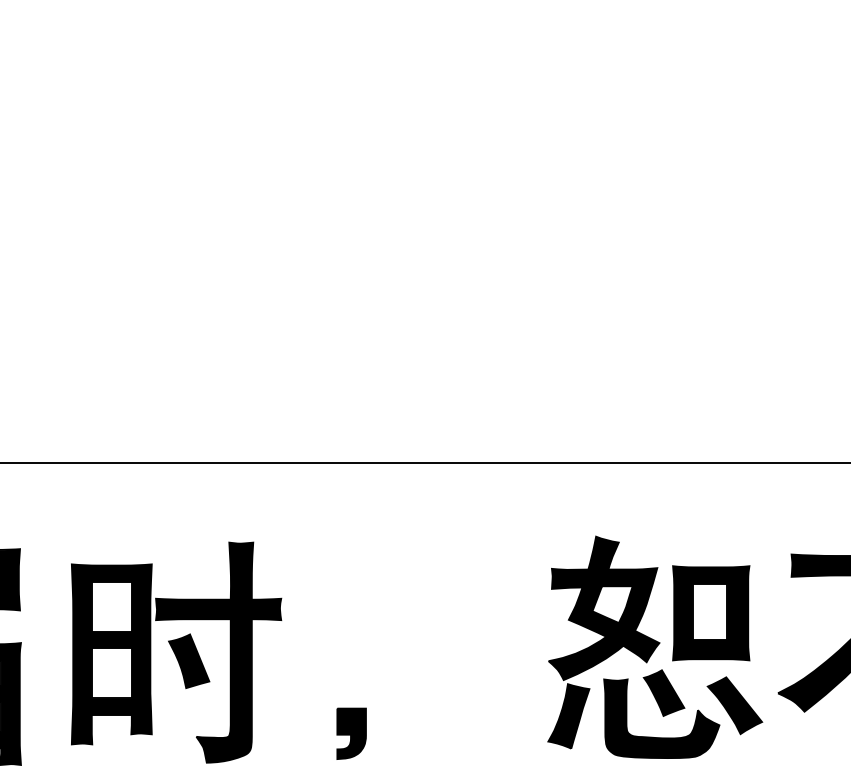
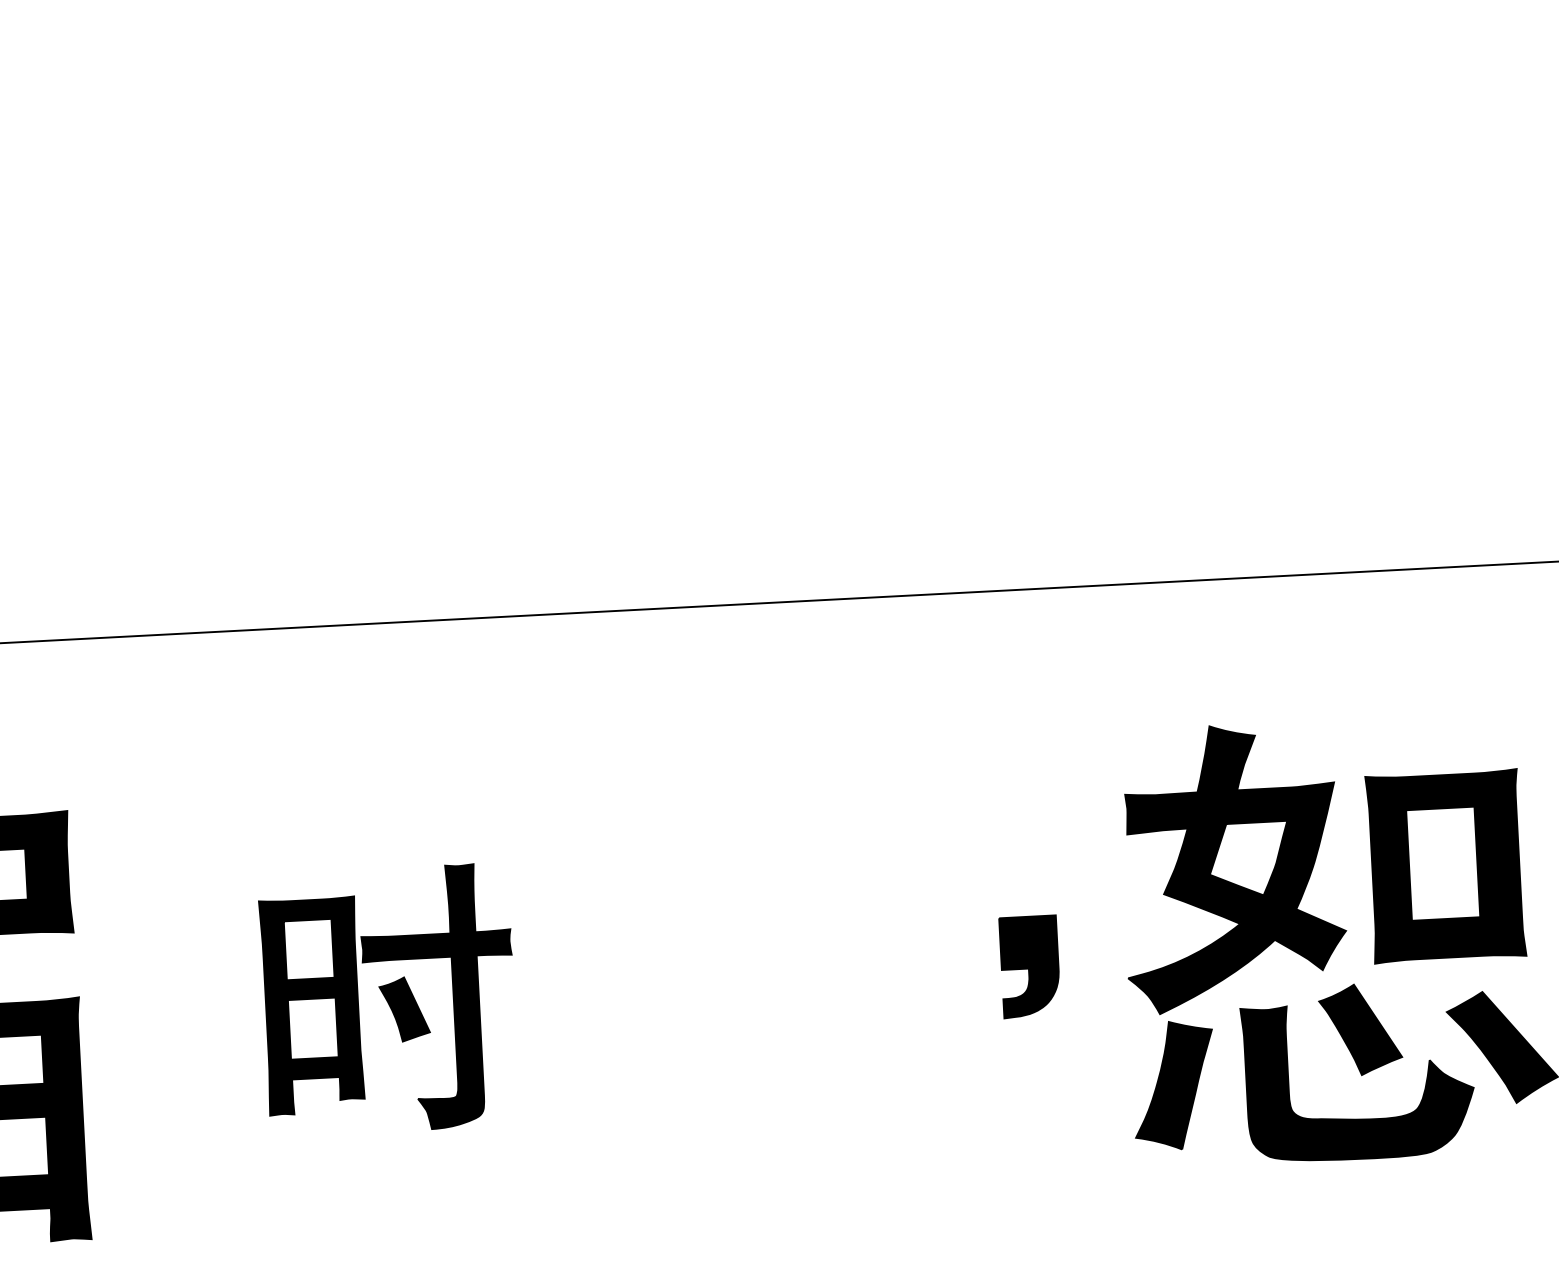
part: (176, 652) -> (388, 999), size x0.6
part: (351, 733) -> (1029, 966), moved

